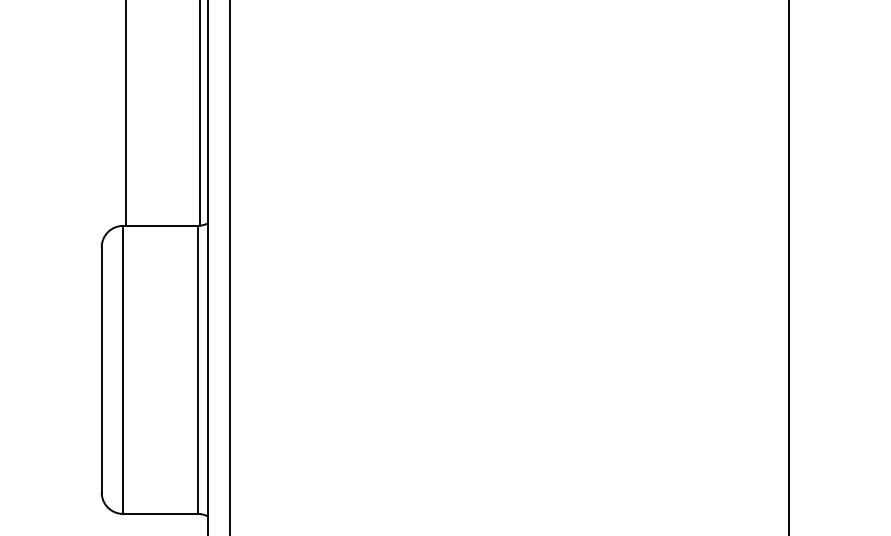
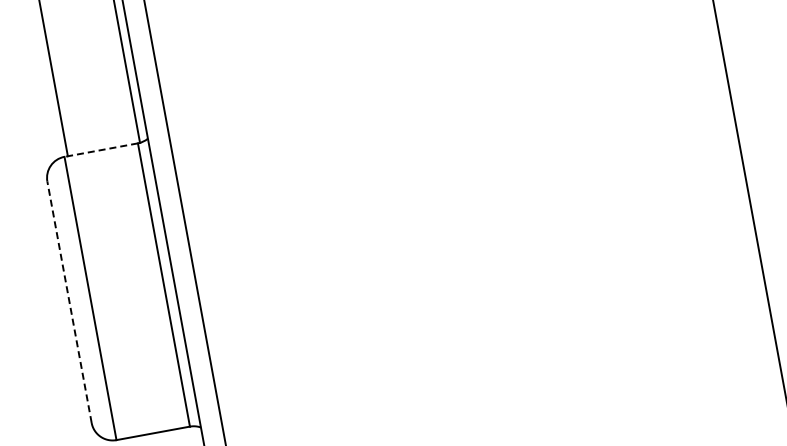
line: (159, 225) -> (100, 149), solid -> dashed
line: (101, 369) -> (69, 301), solid -> dashed

